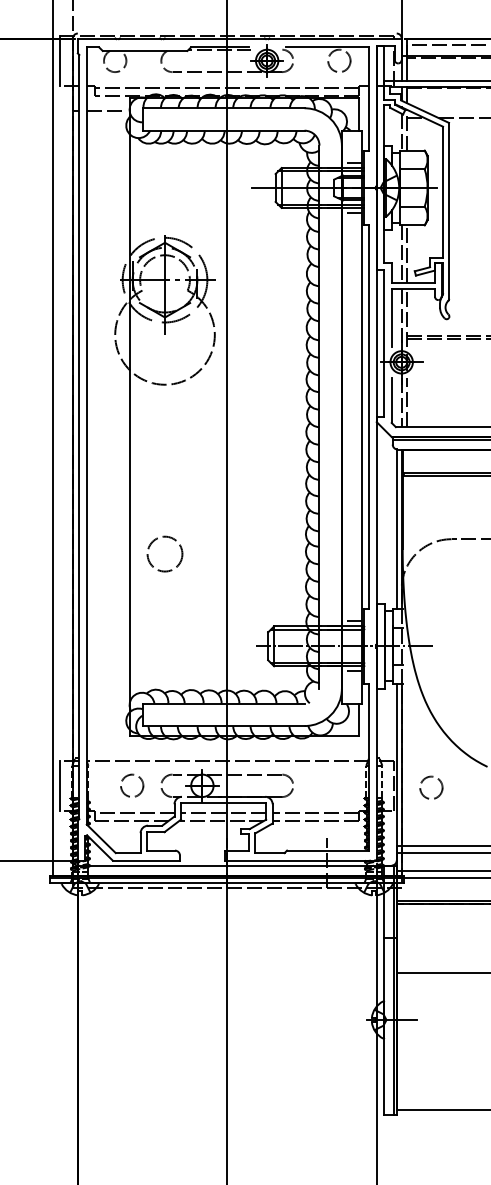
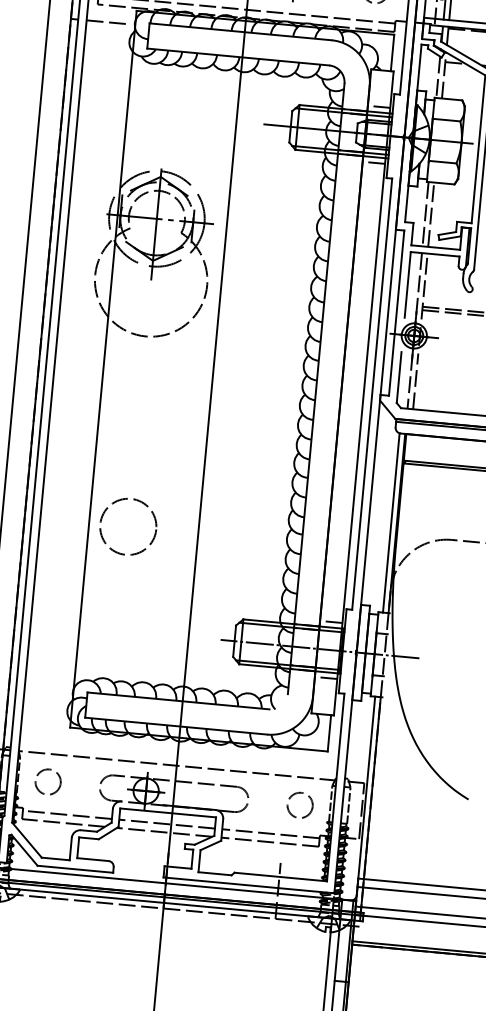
circle: (164, 553) -> (127, 526), size x1.43
circle: (132, 785) -> (48, 781), moved
circle: (431, 787) -> (300, 805), moved

